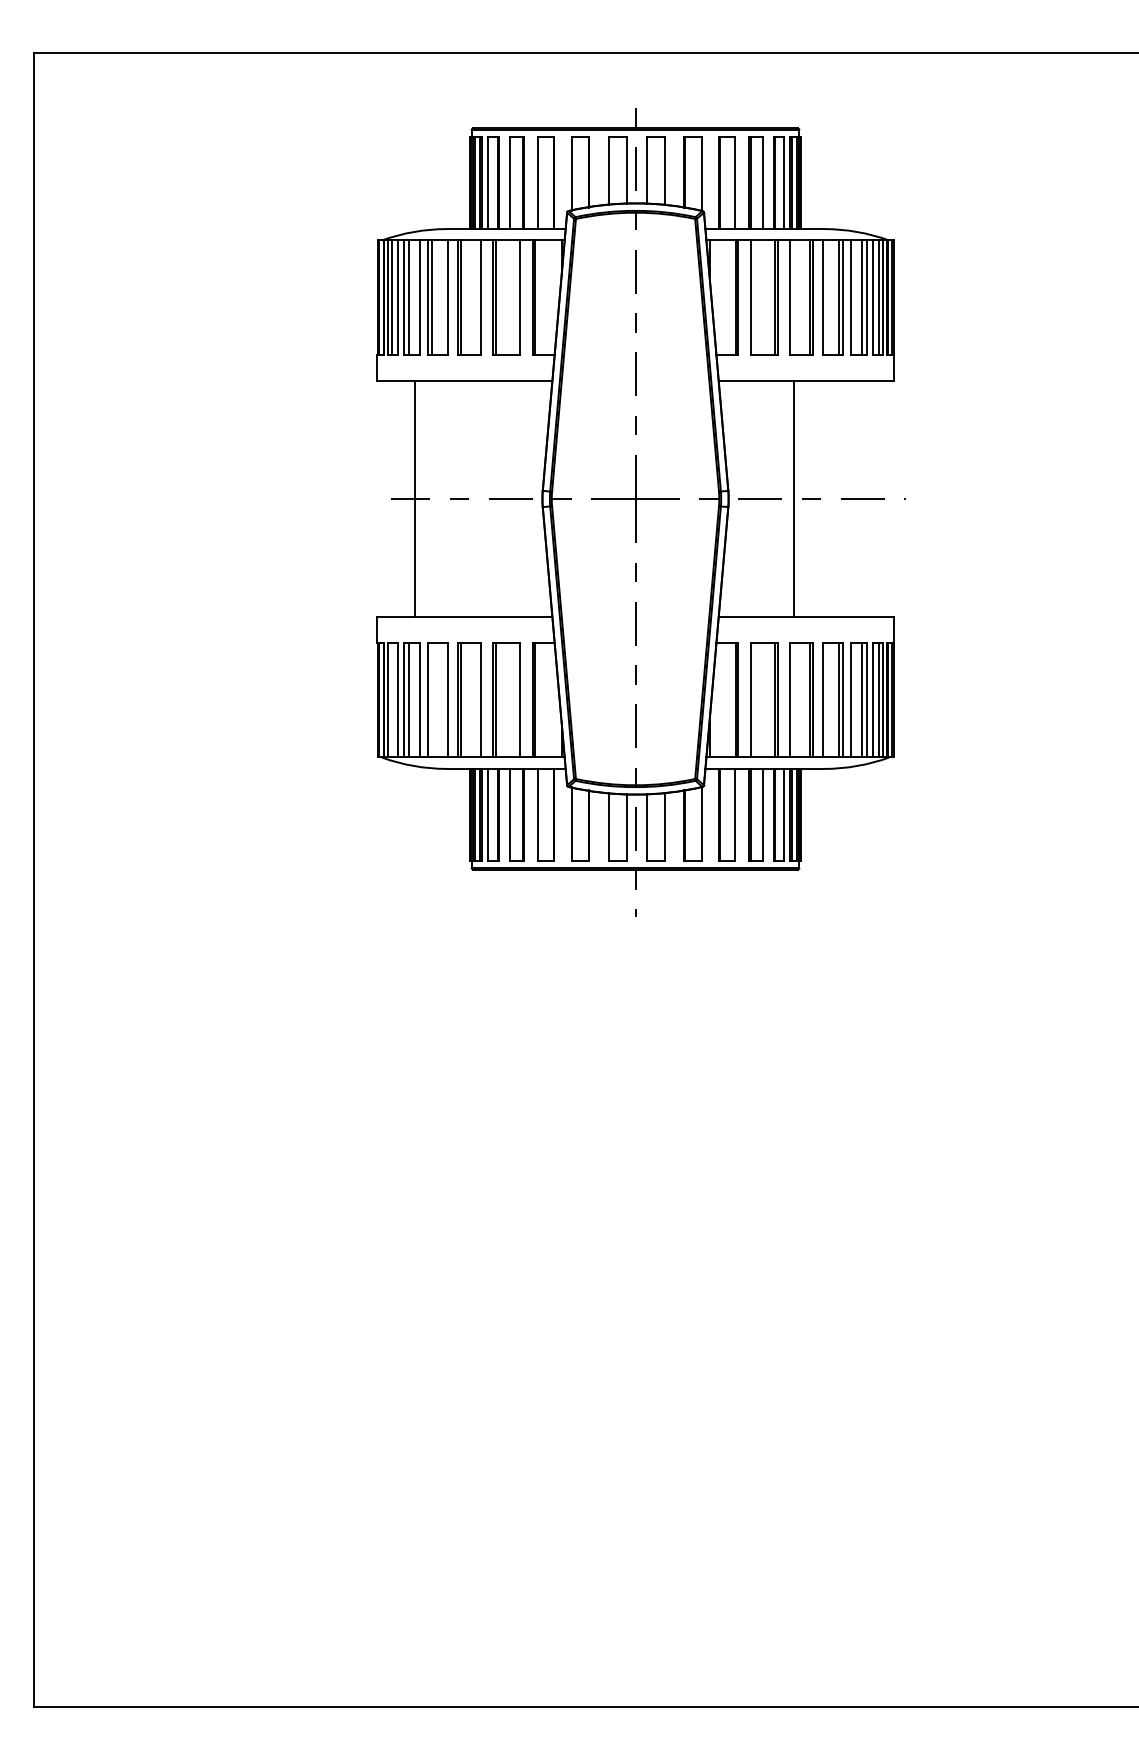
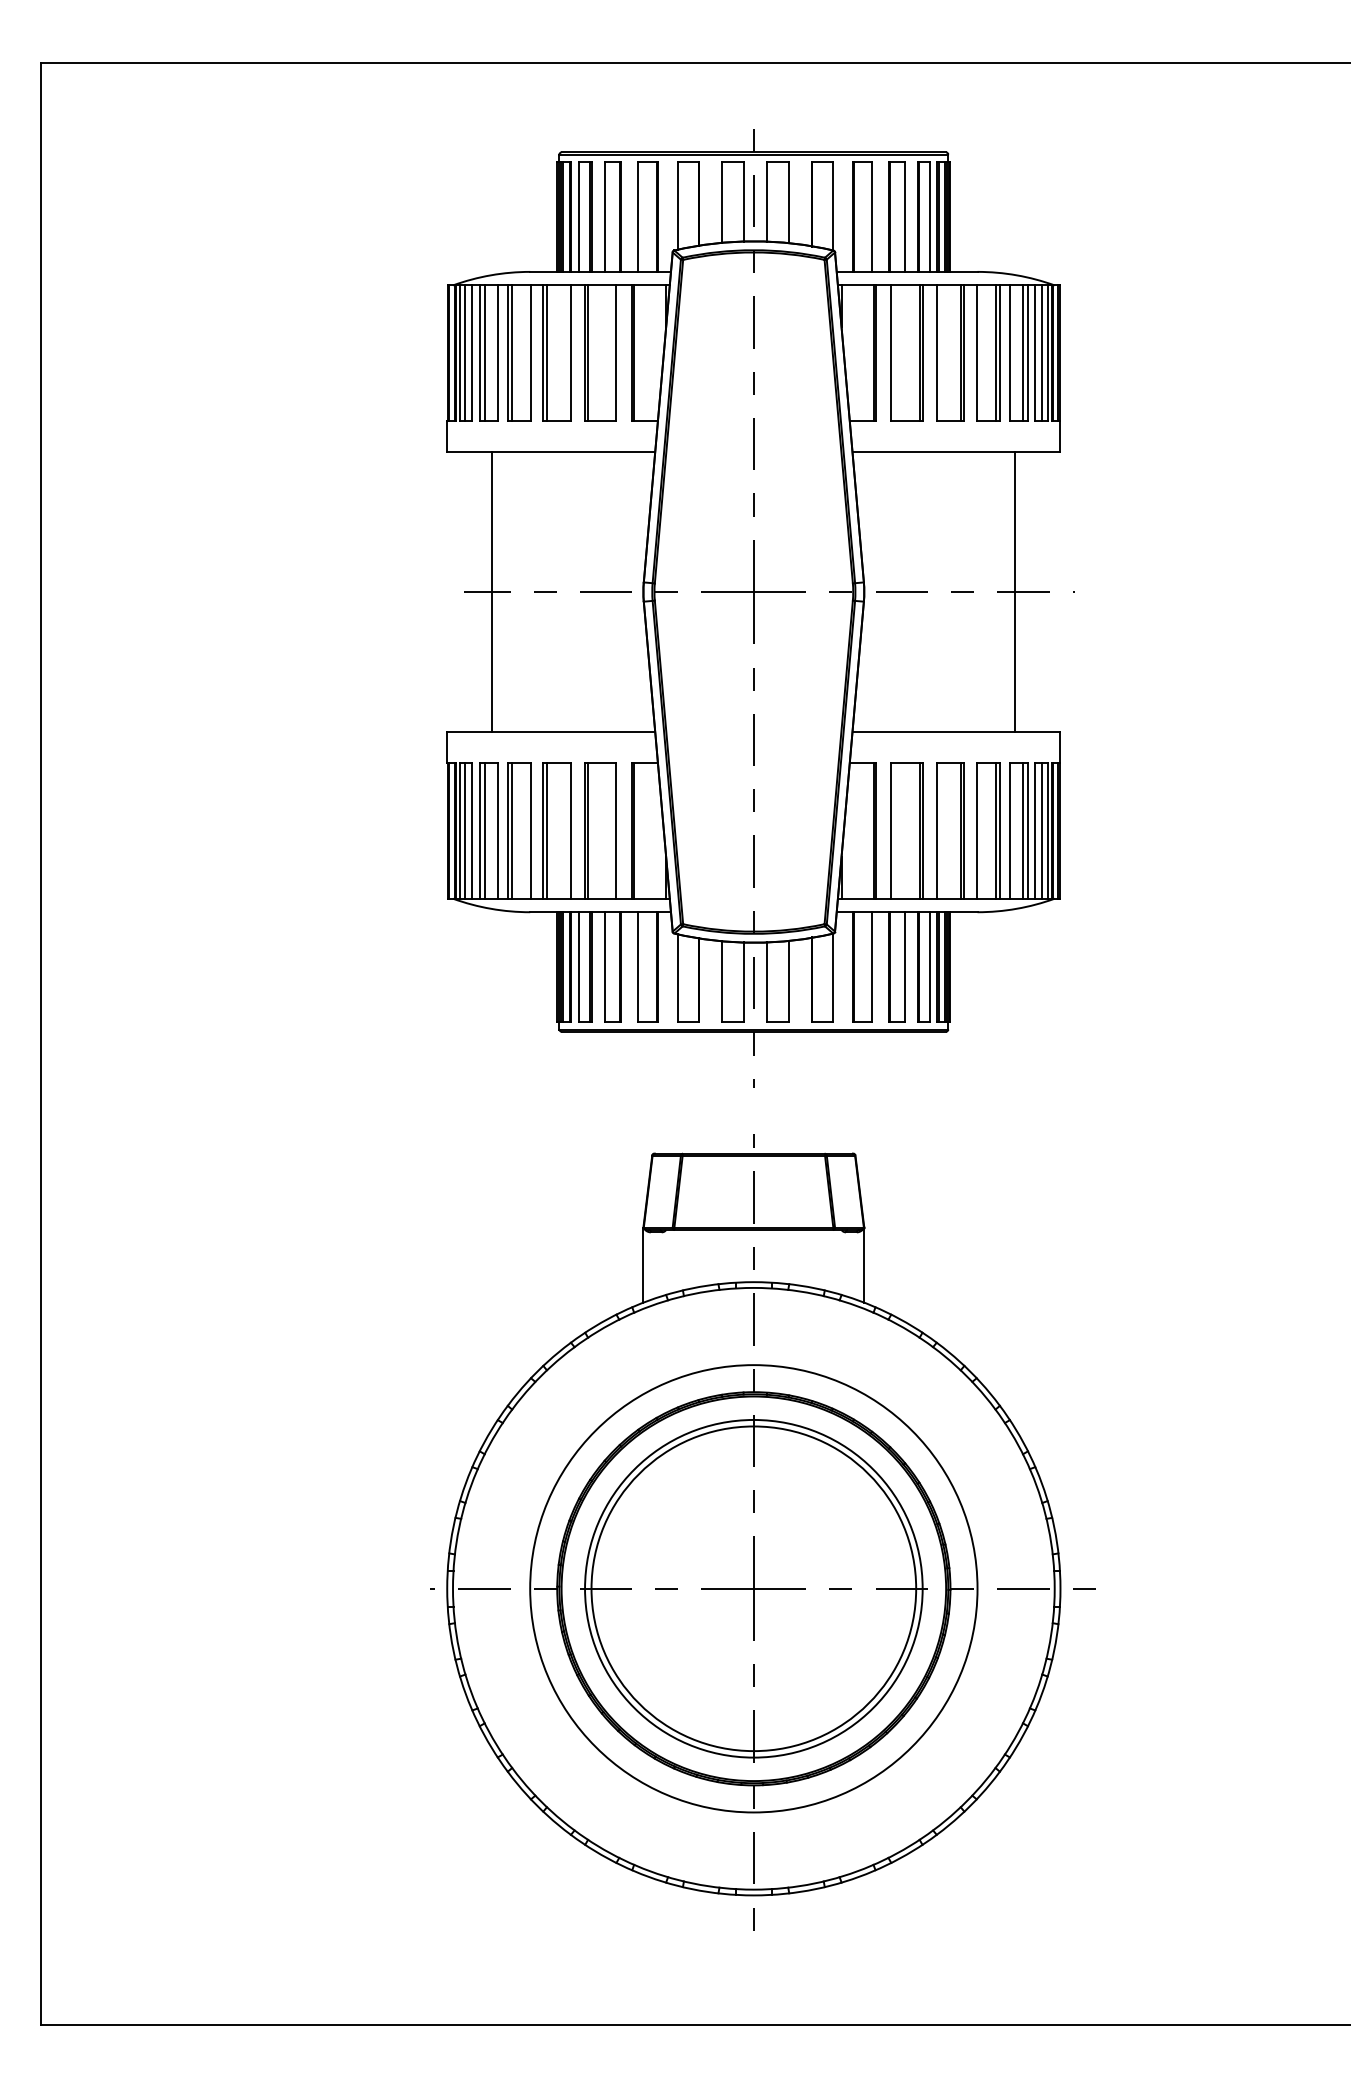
line: (794, 498) -> (1015, 591), moved
line: (392, 700) -> (465, 831), added
line: (431, 700) -> (511, 831), added
part: (642, 1291) -> (762, 1532), added

